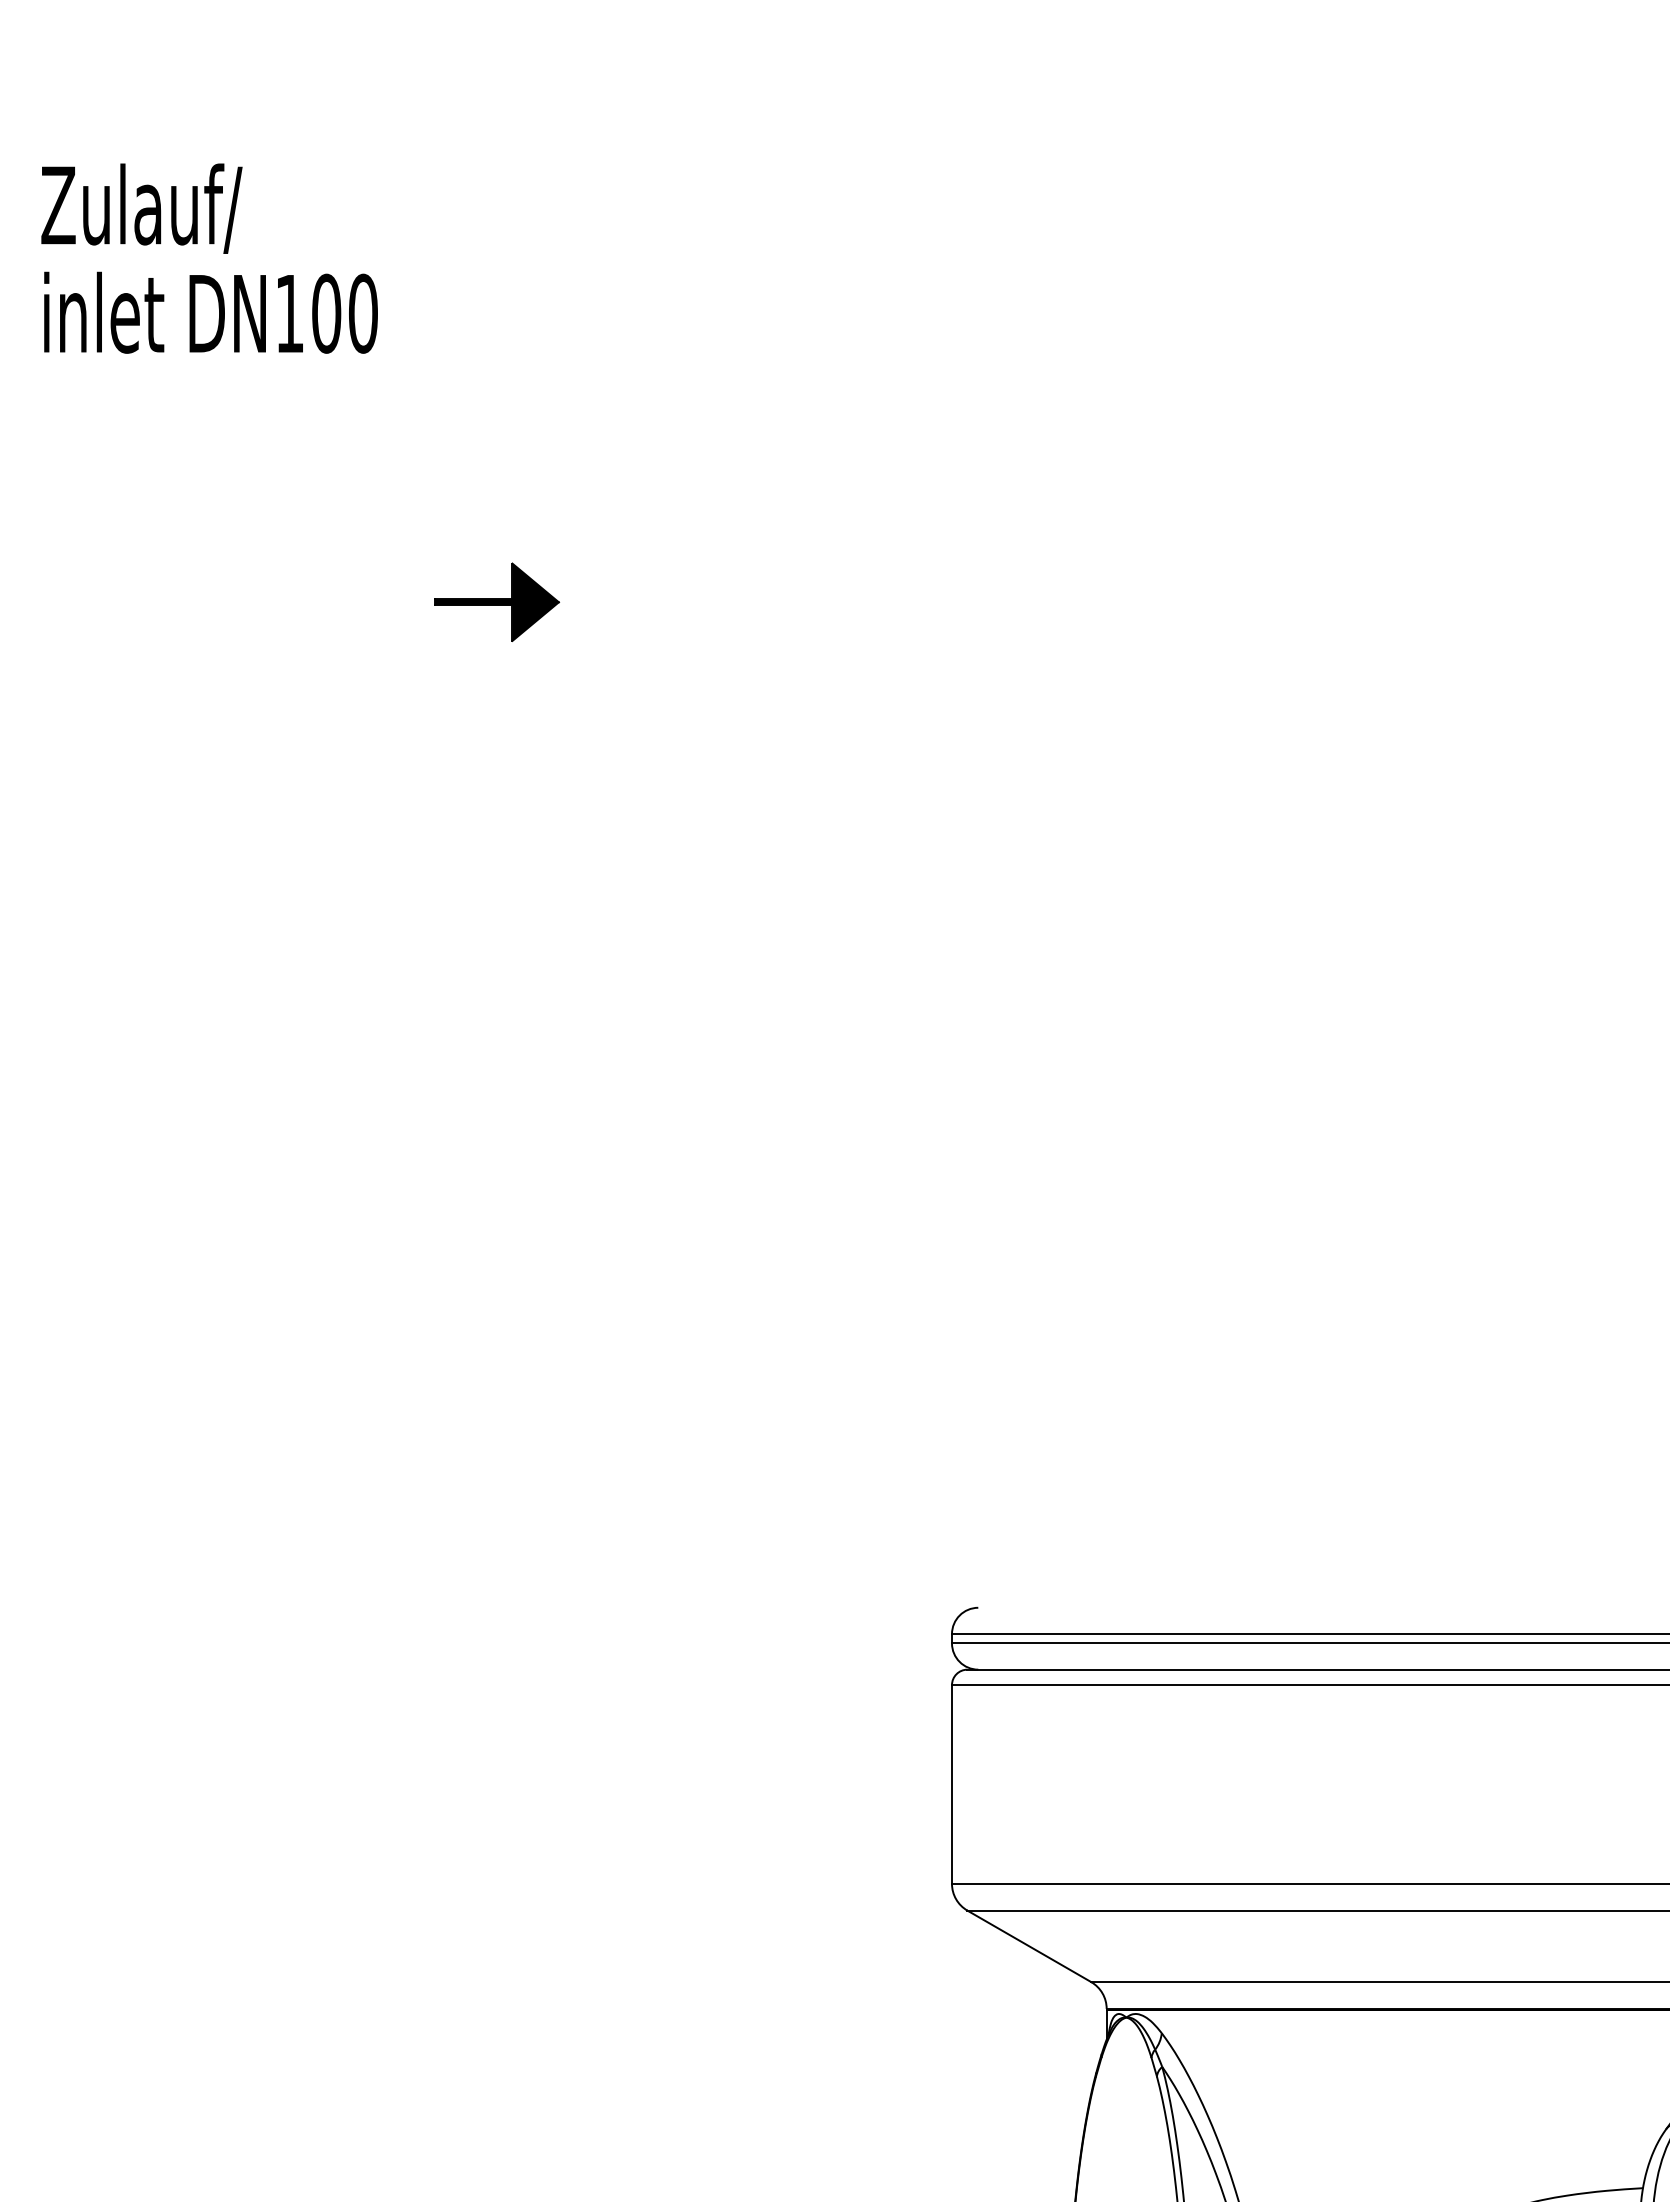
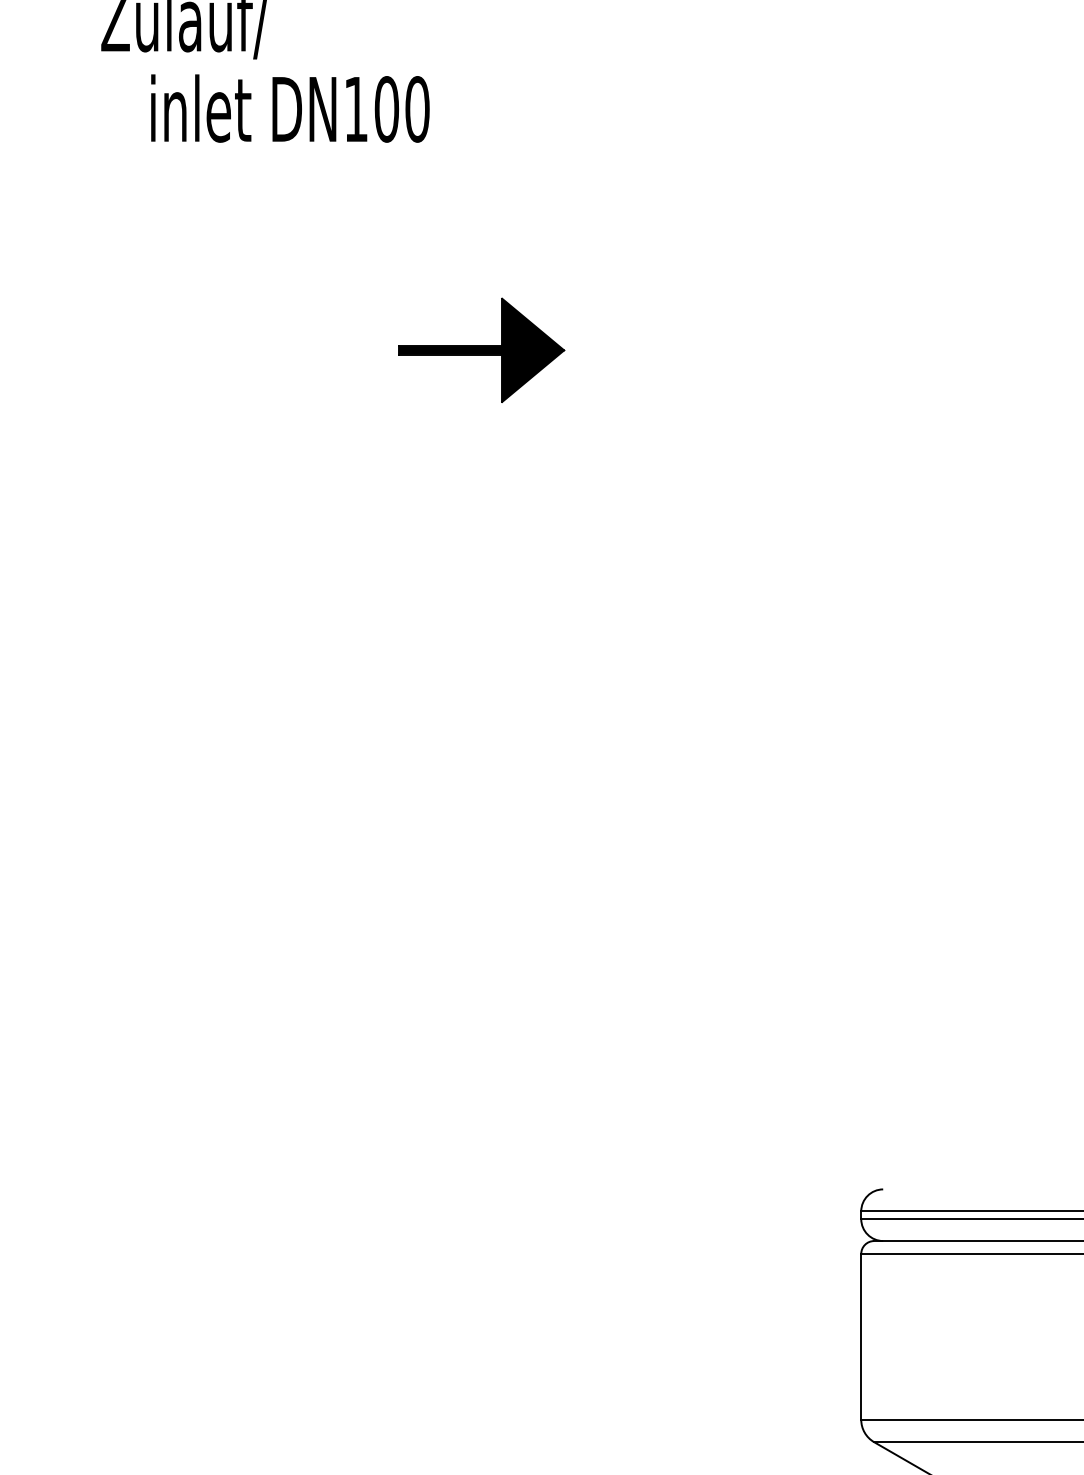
text: (210, 312) -> (289, 108), moved
part: (496, 601) -> (481, 349), size x1.6

